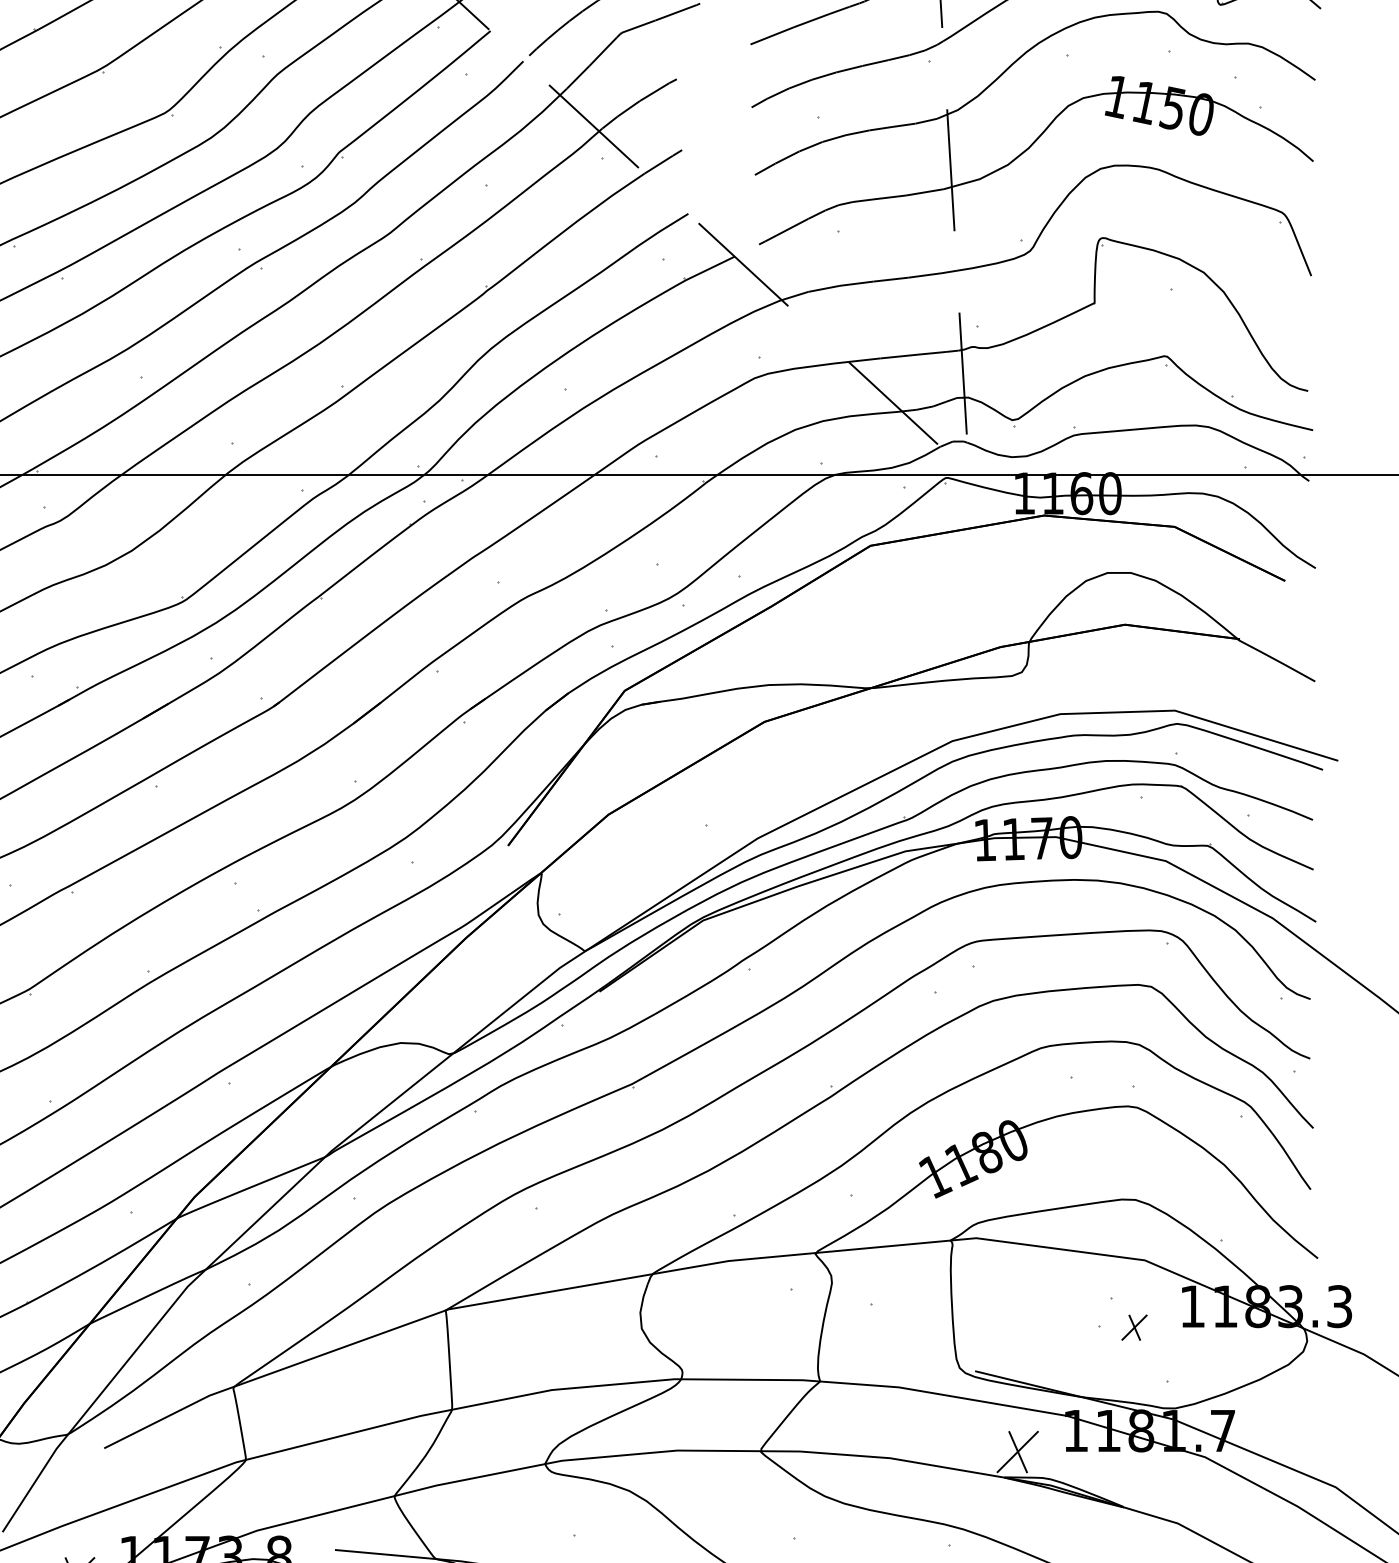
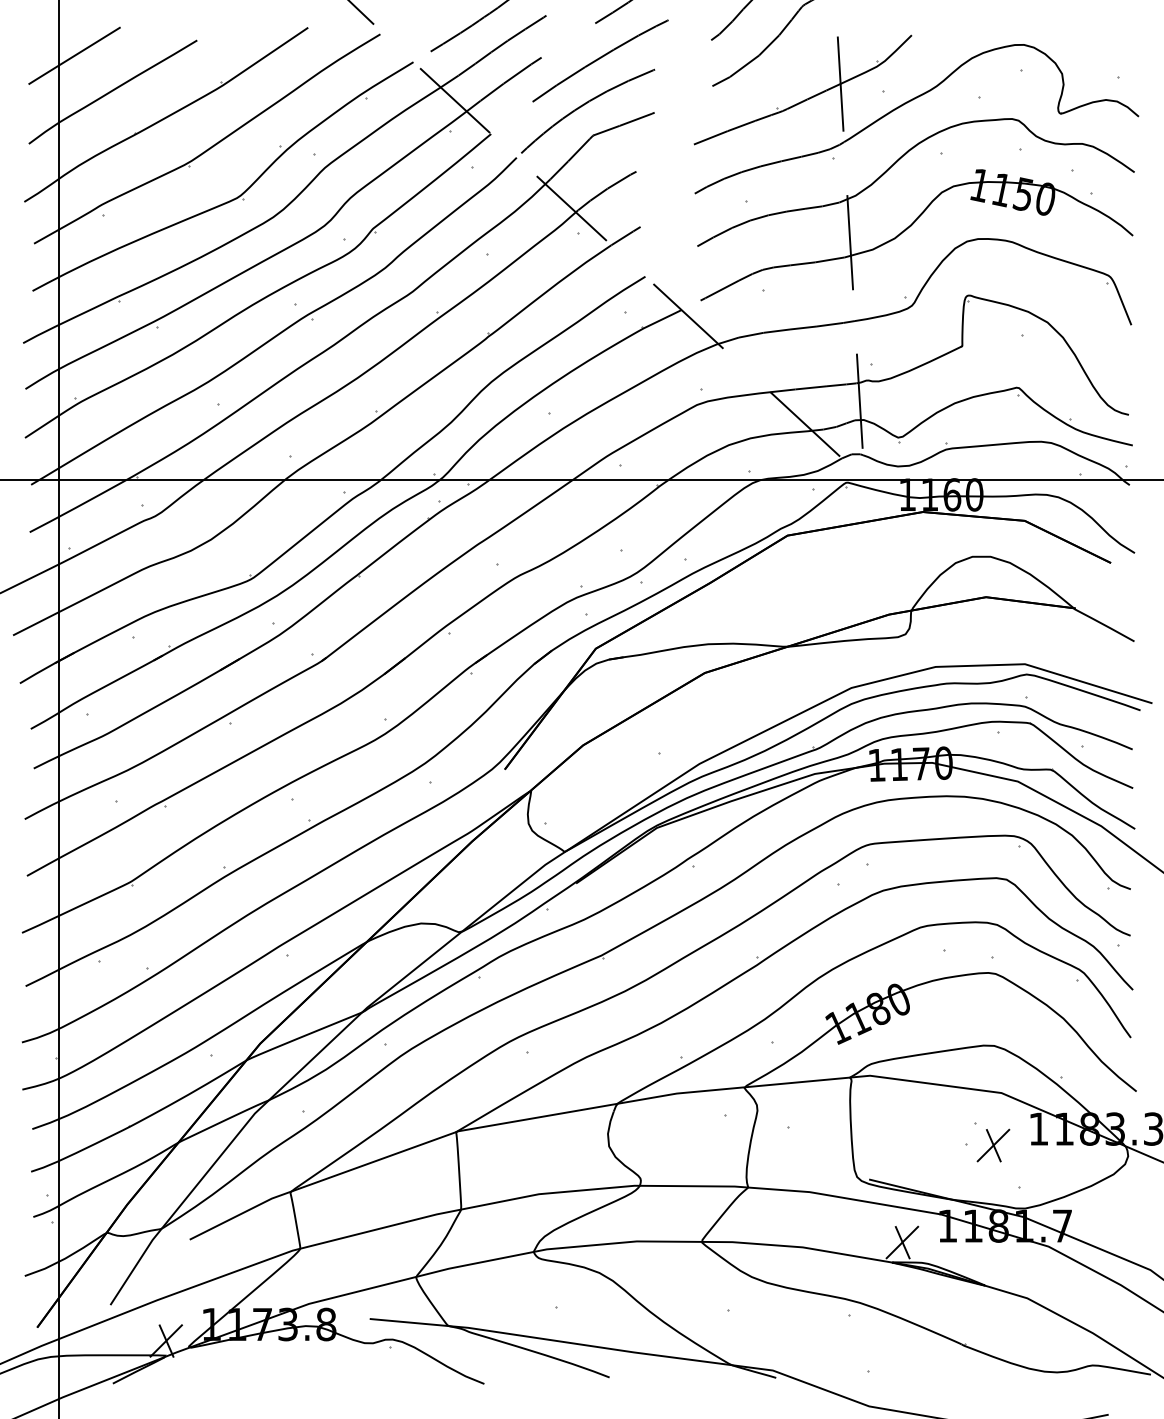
part: (1134, 1327) -> (993, 1145), size x1.67

